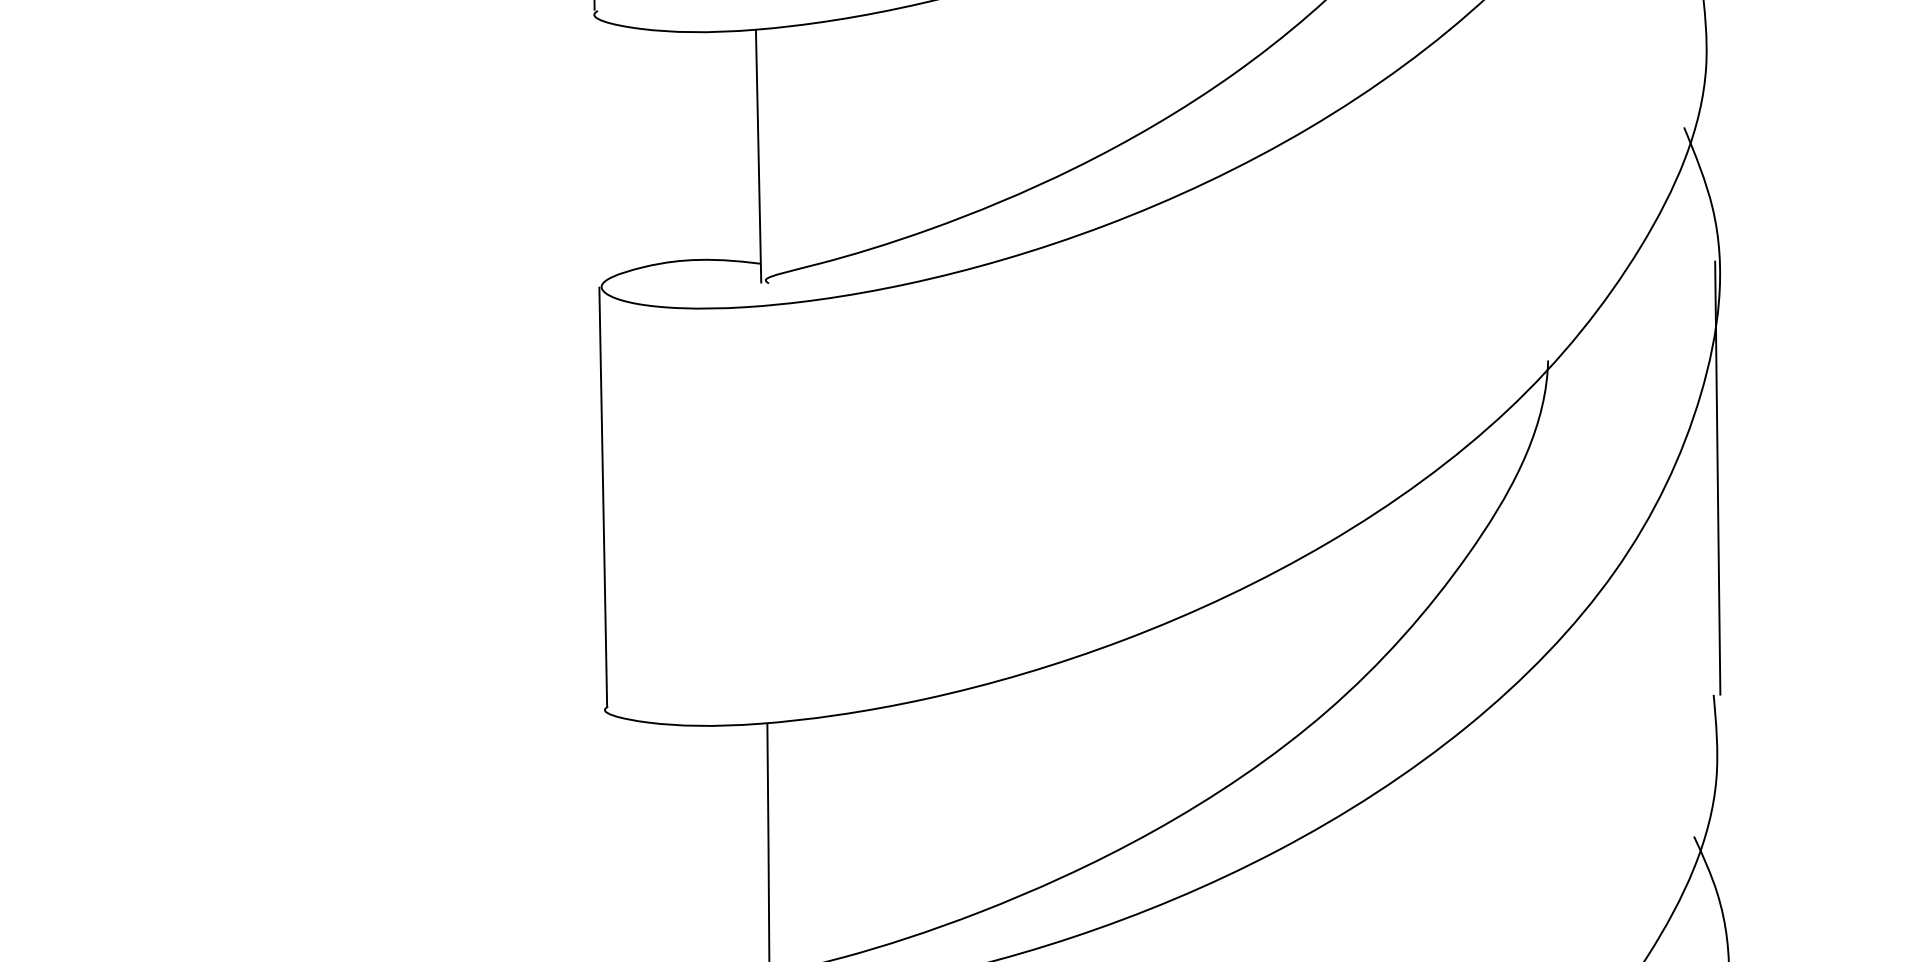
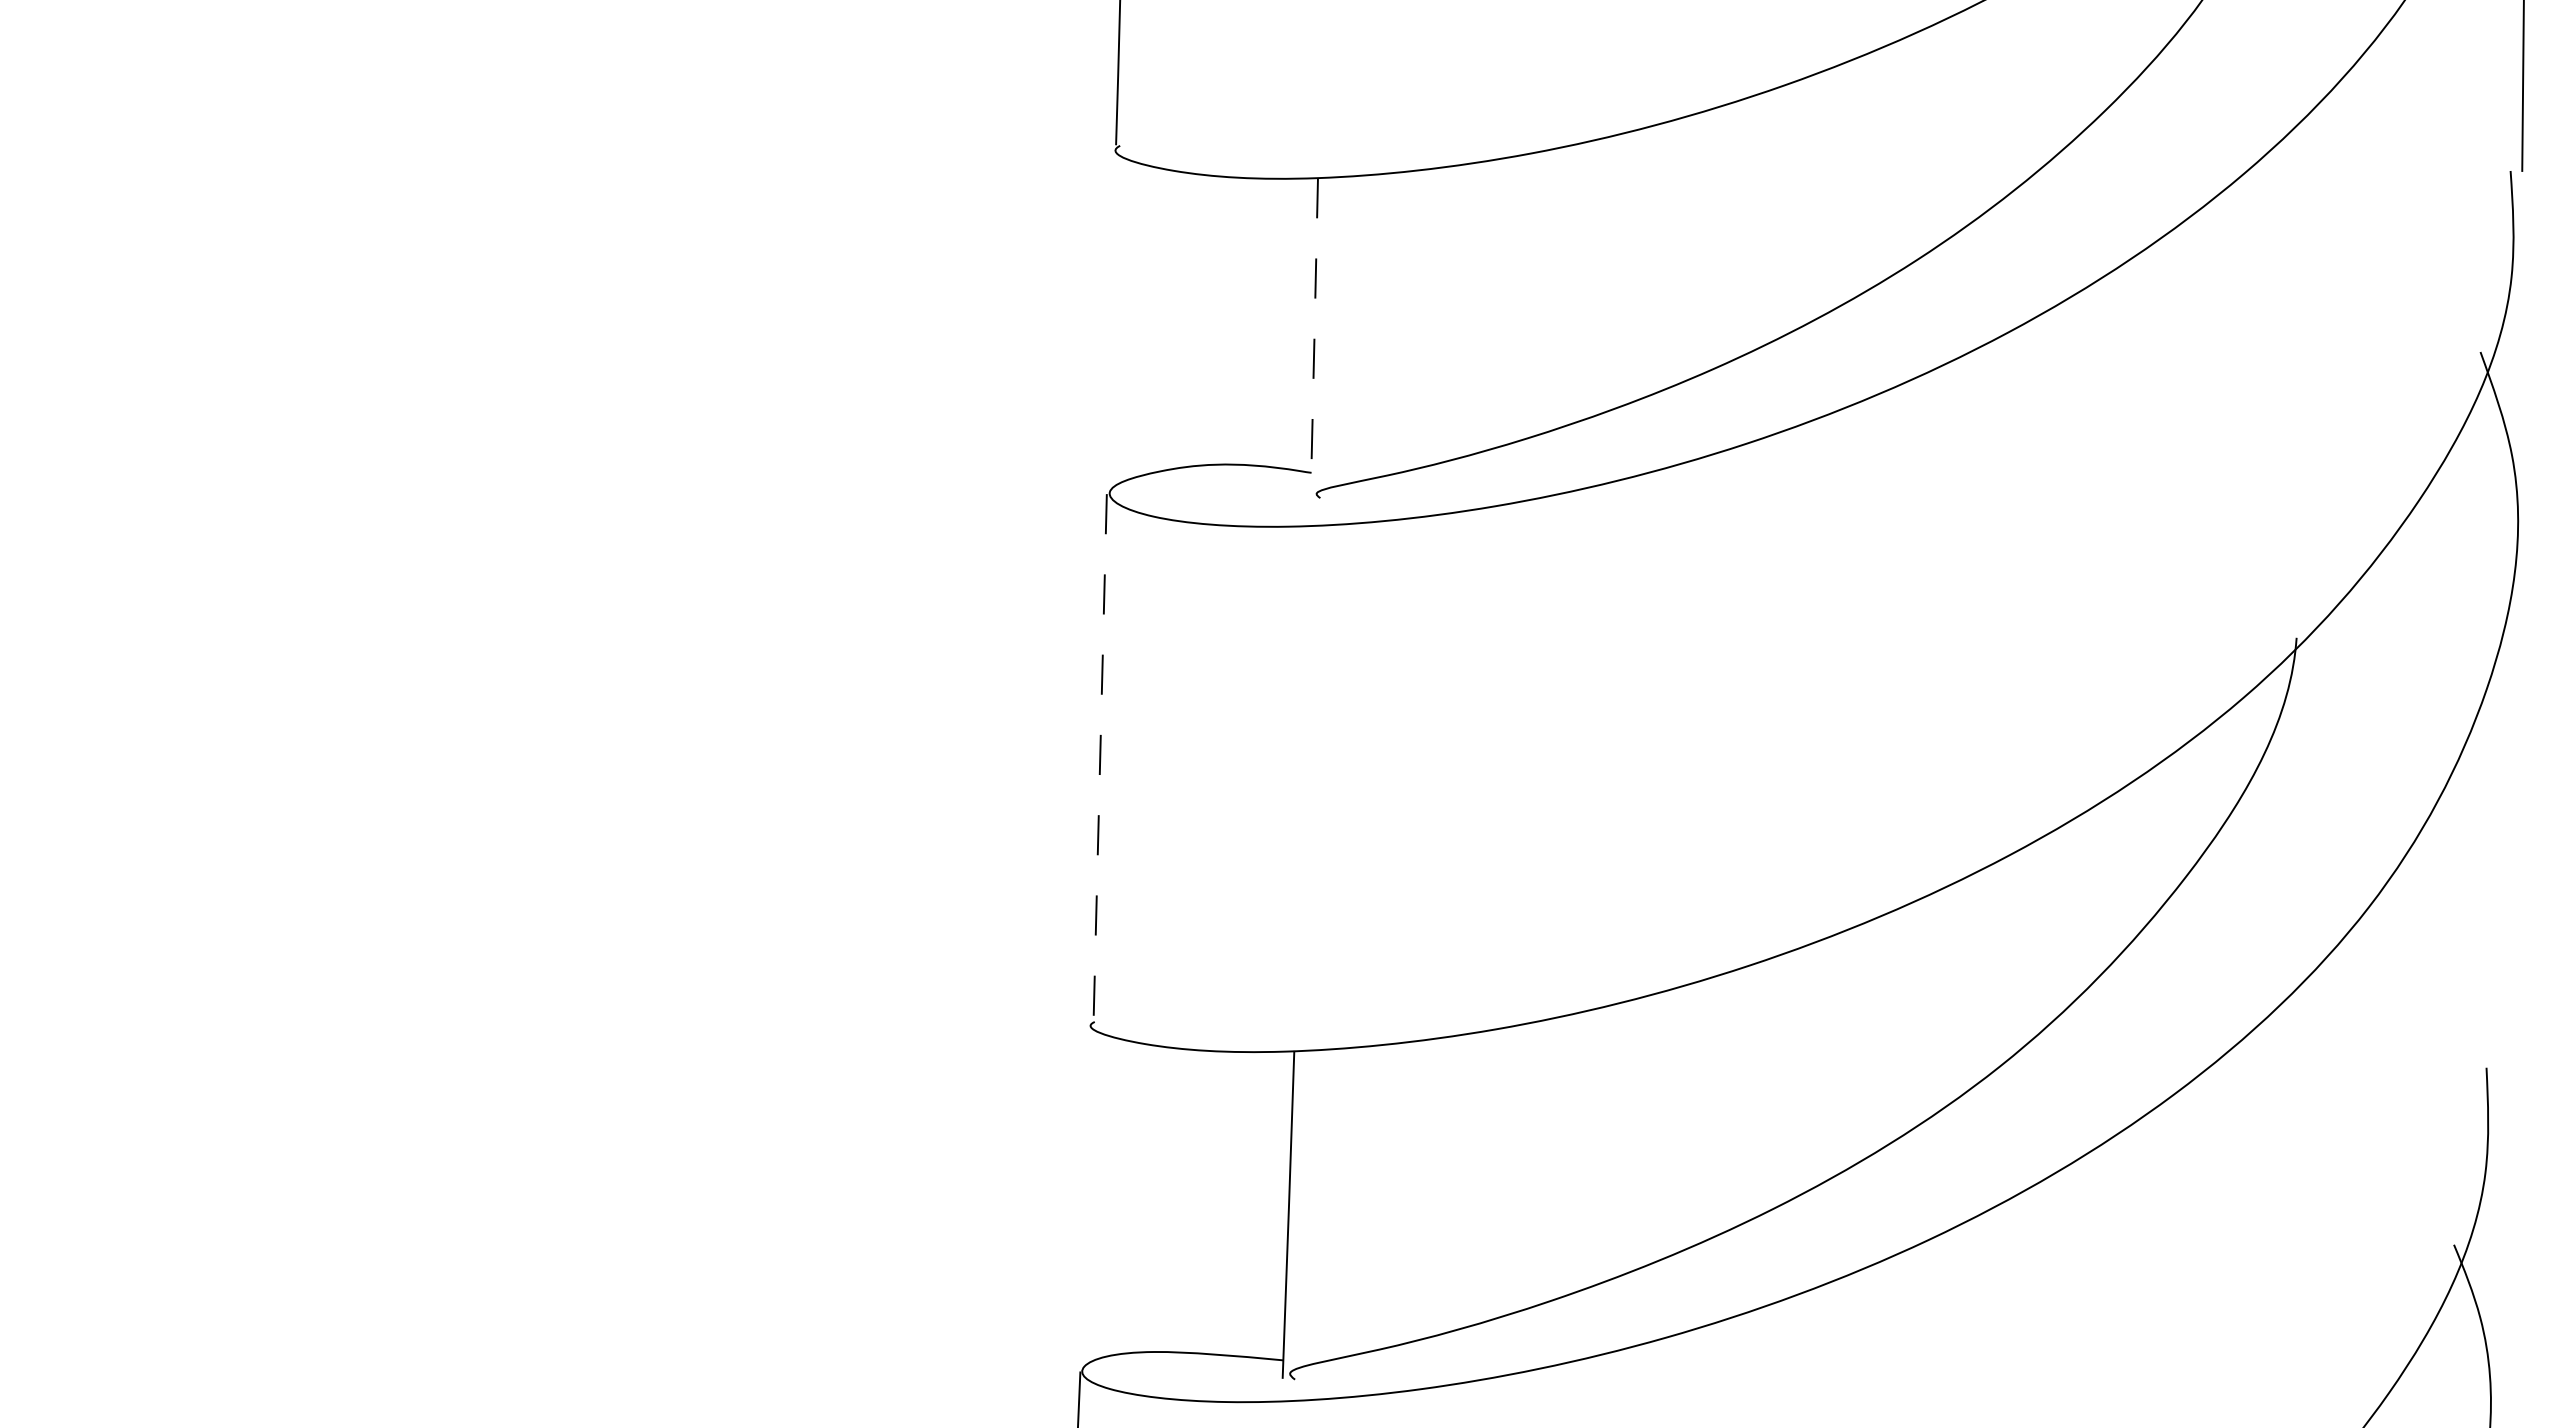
line: (758, 156) -> (1314, 337), solid -> dashed
line: (1717, 477) -> (2503, 794), removed
line: (603, 496) -> (1100, 757), solid -> dashed

